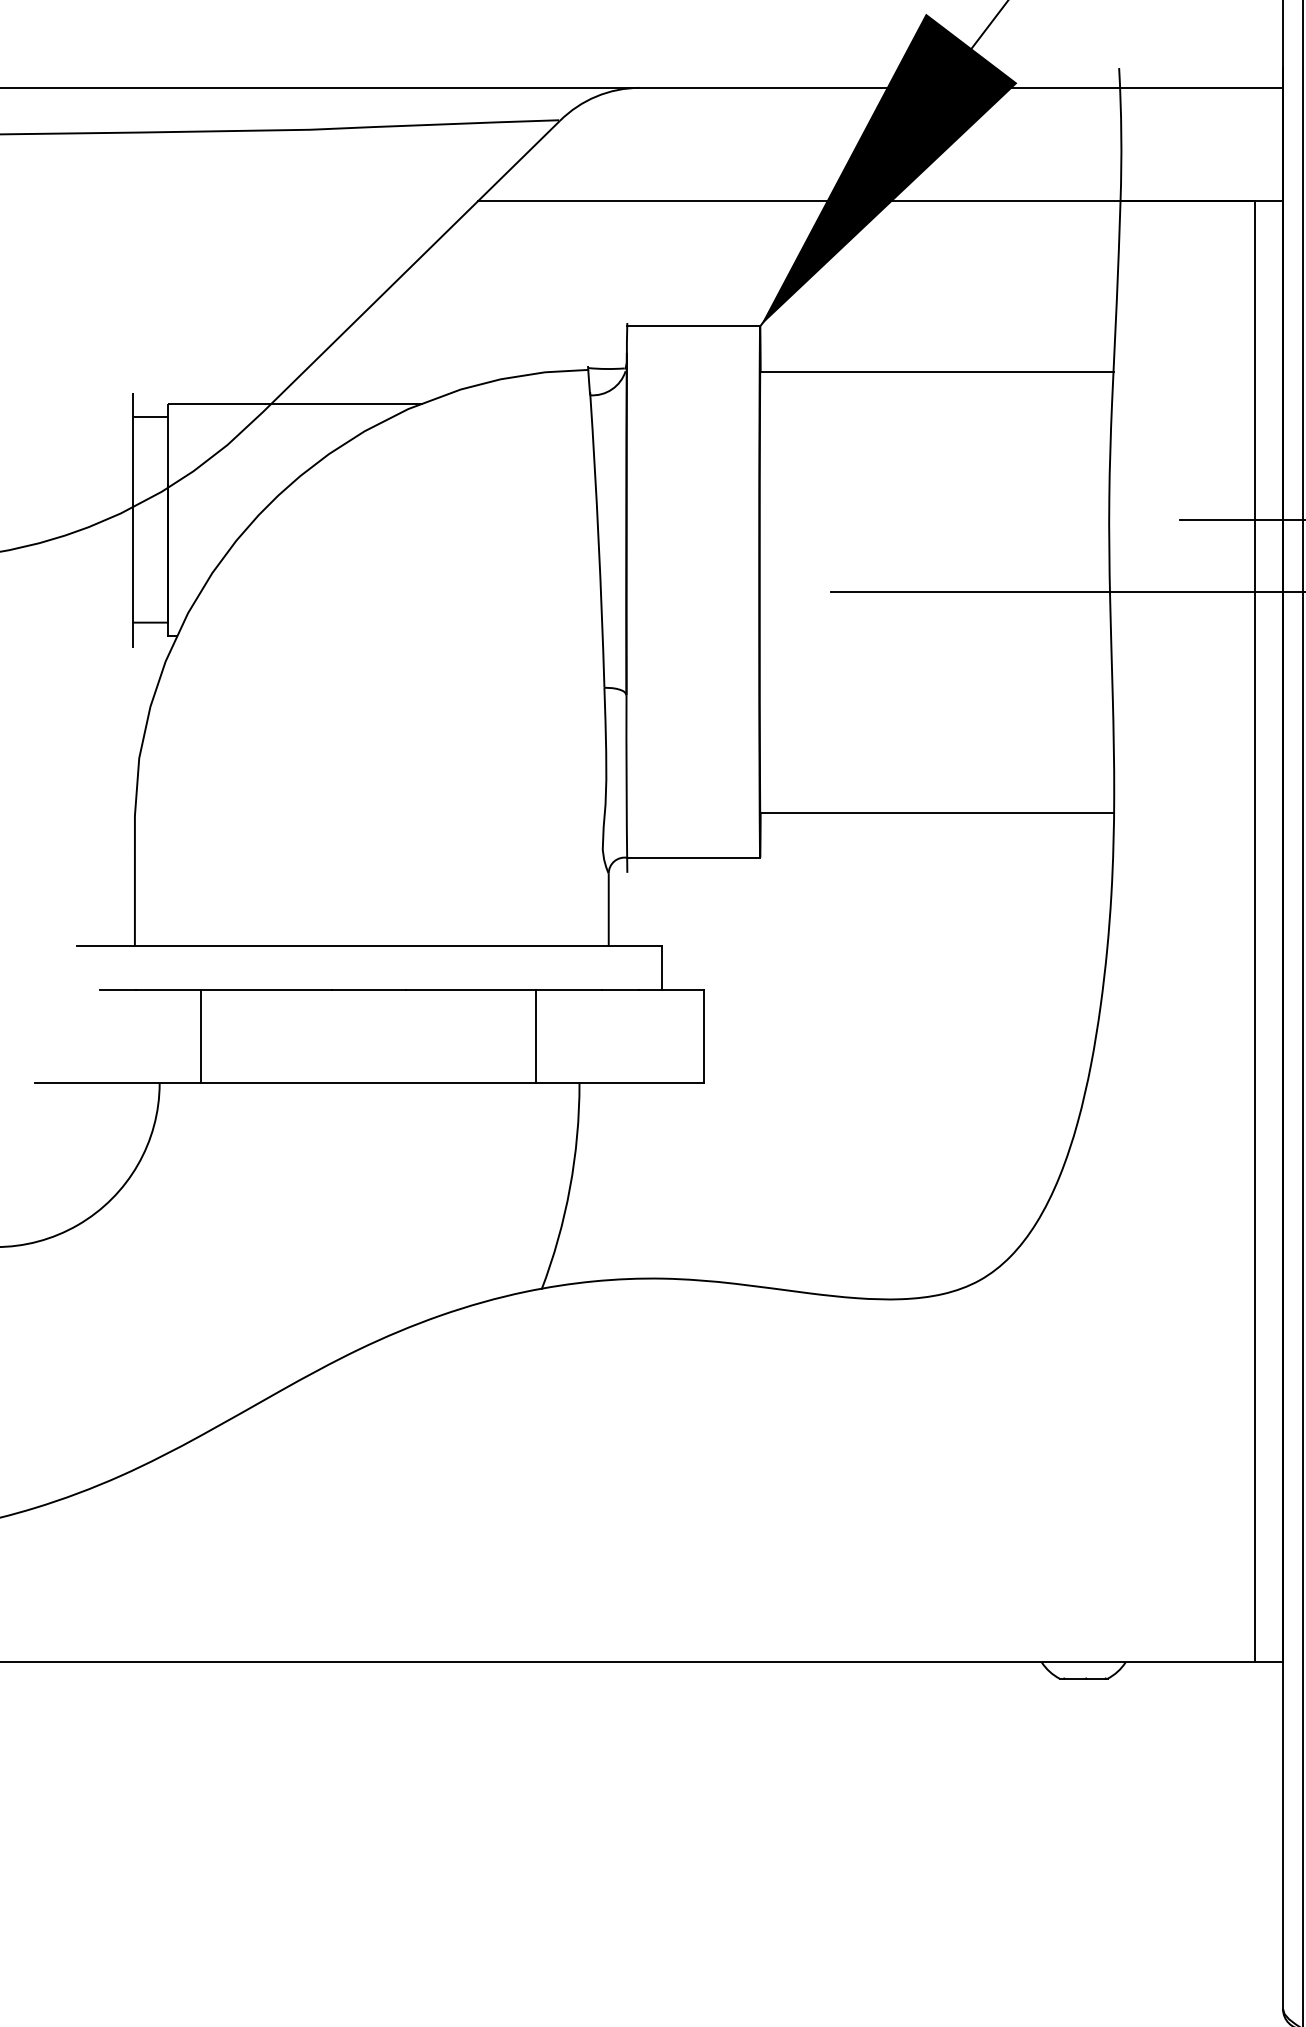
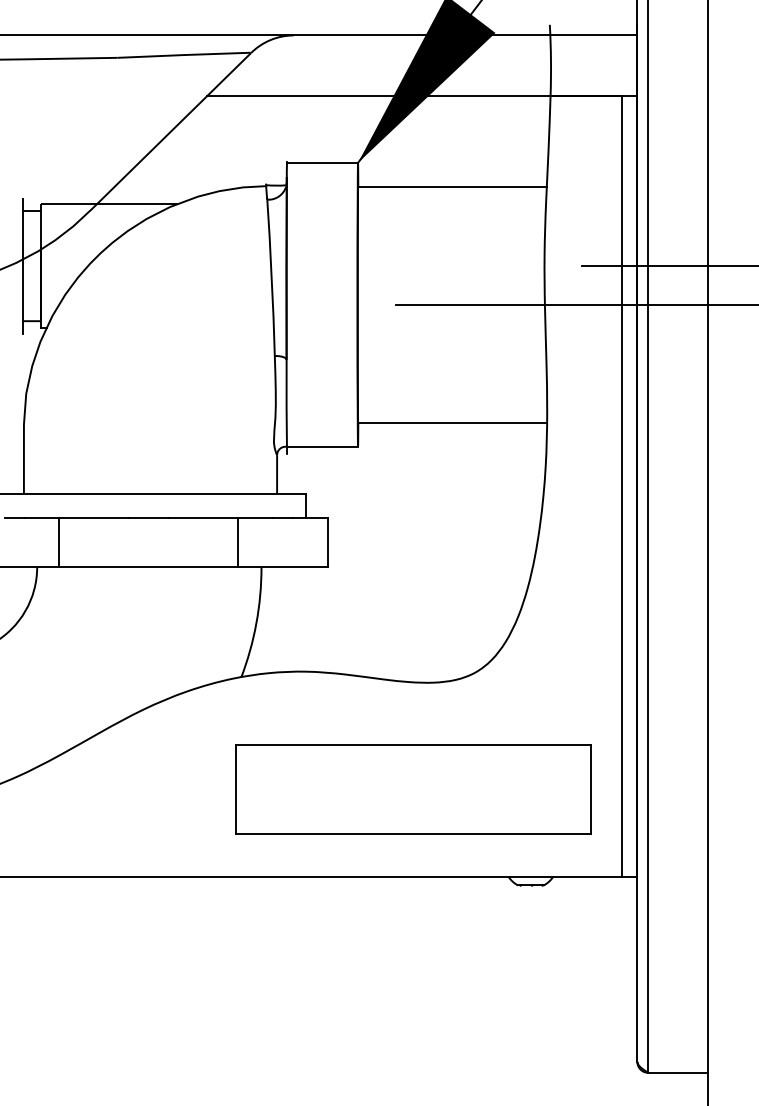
part: (863, 1499) -> (413, 789), added

